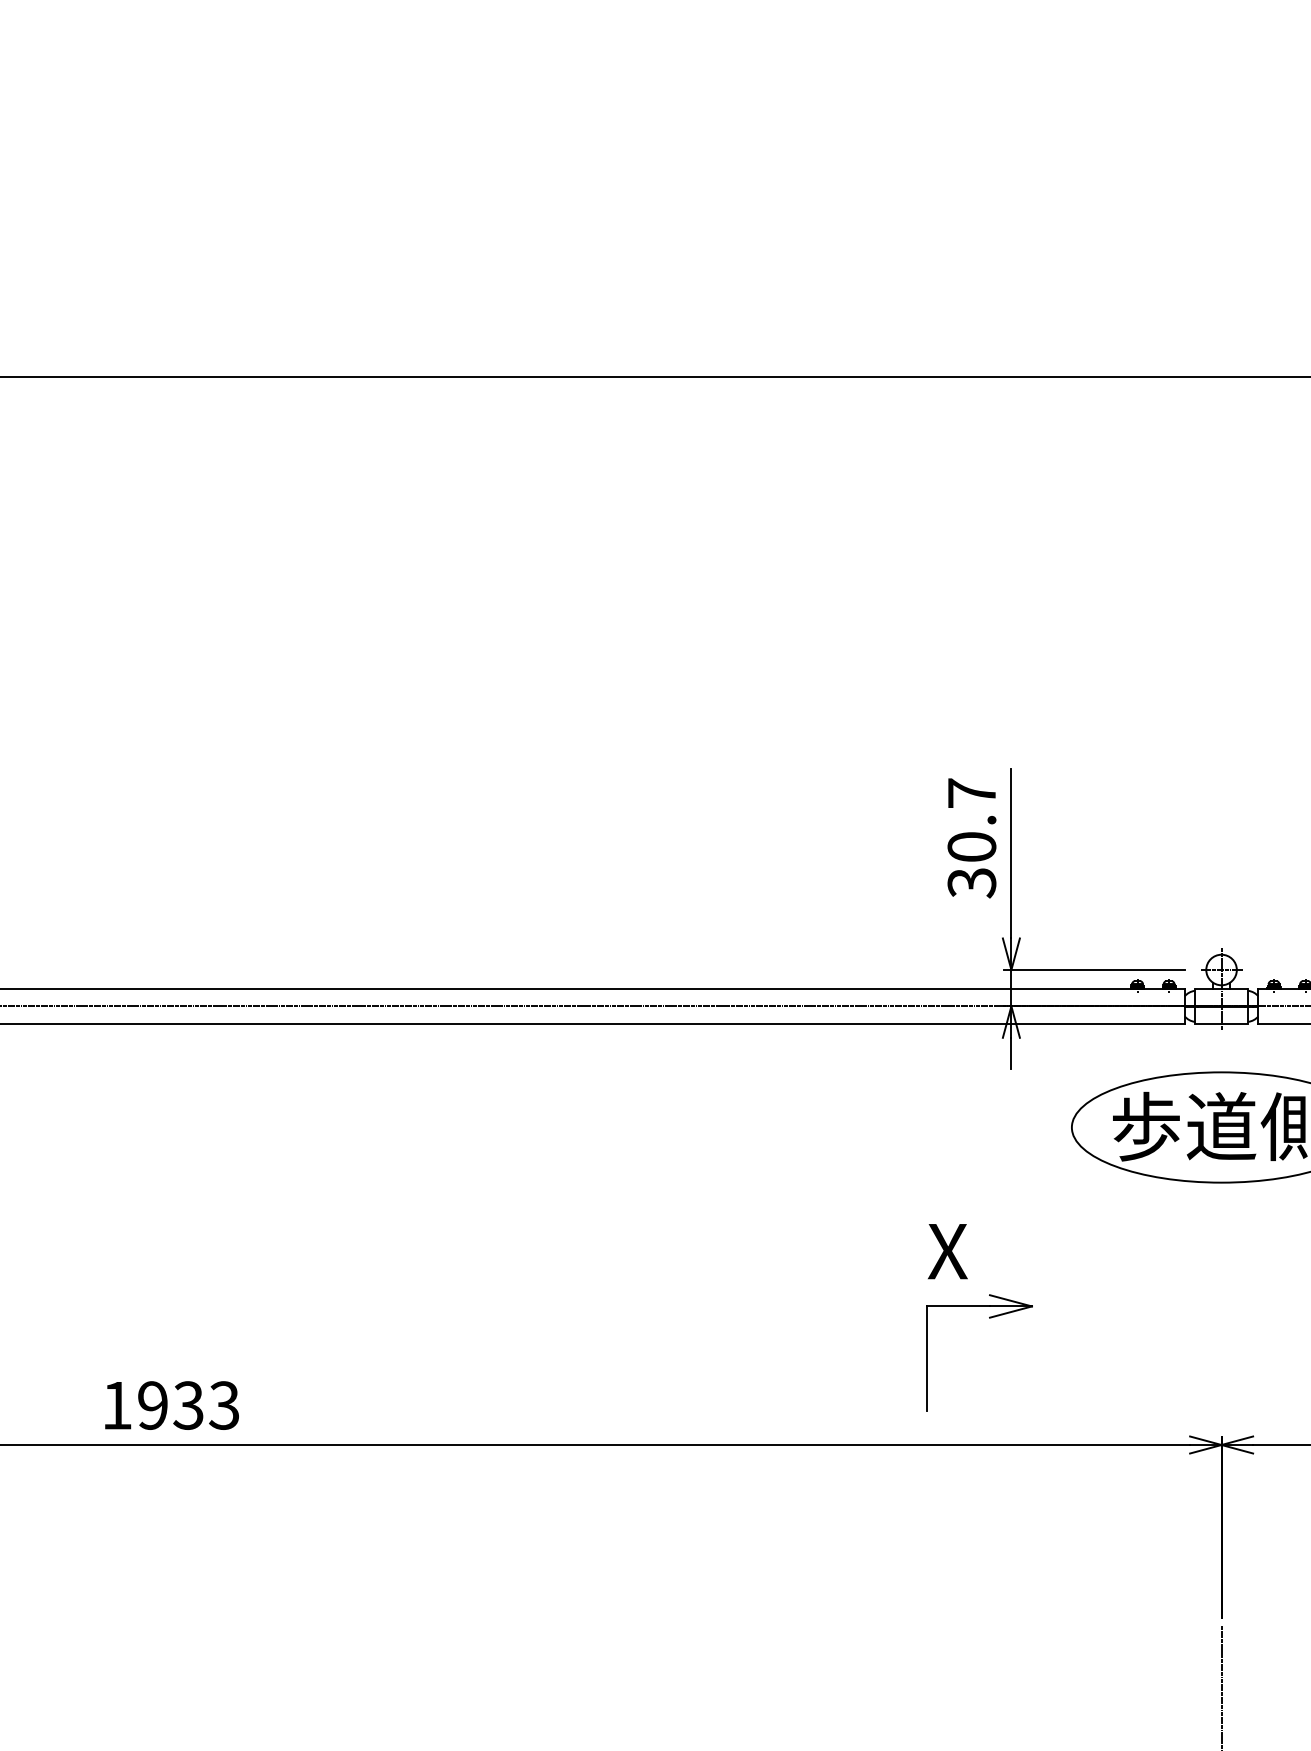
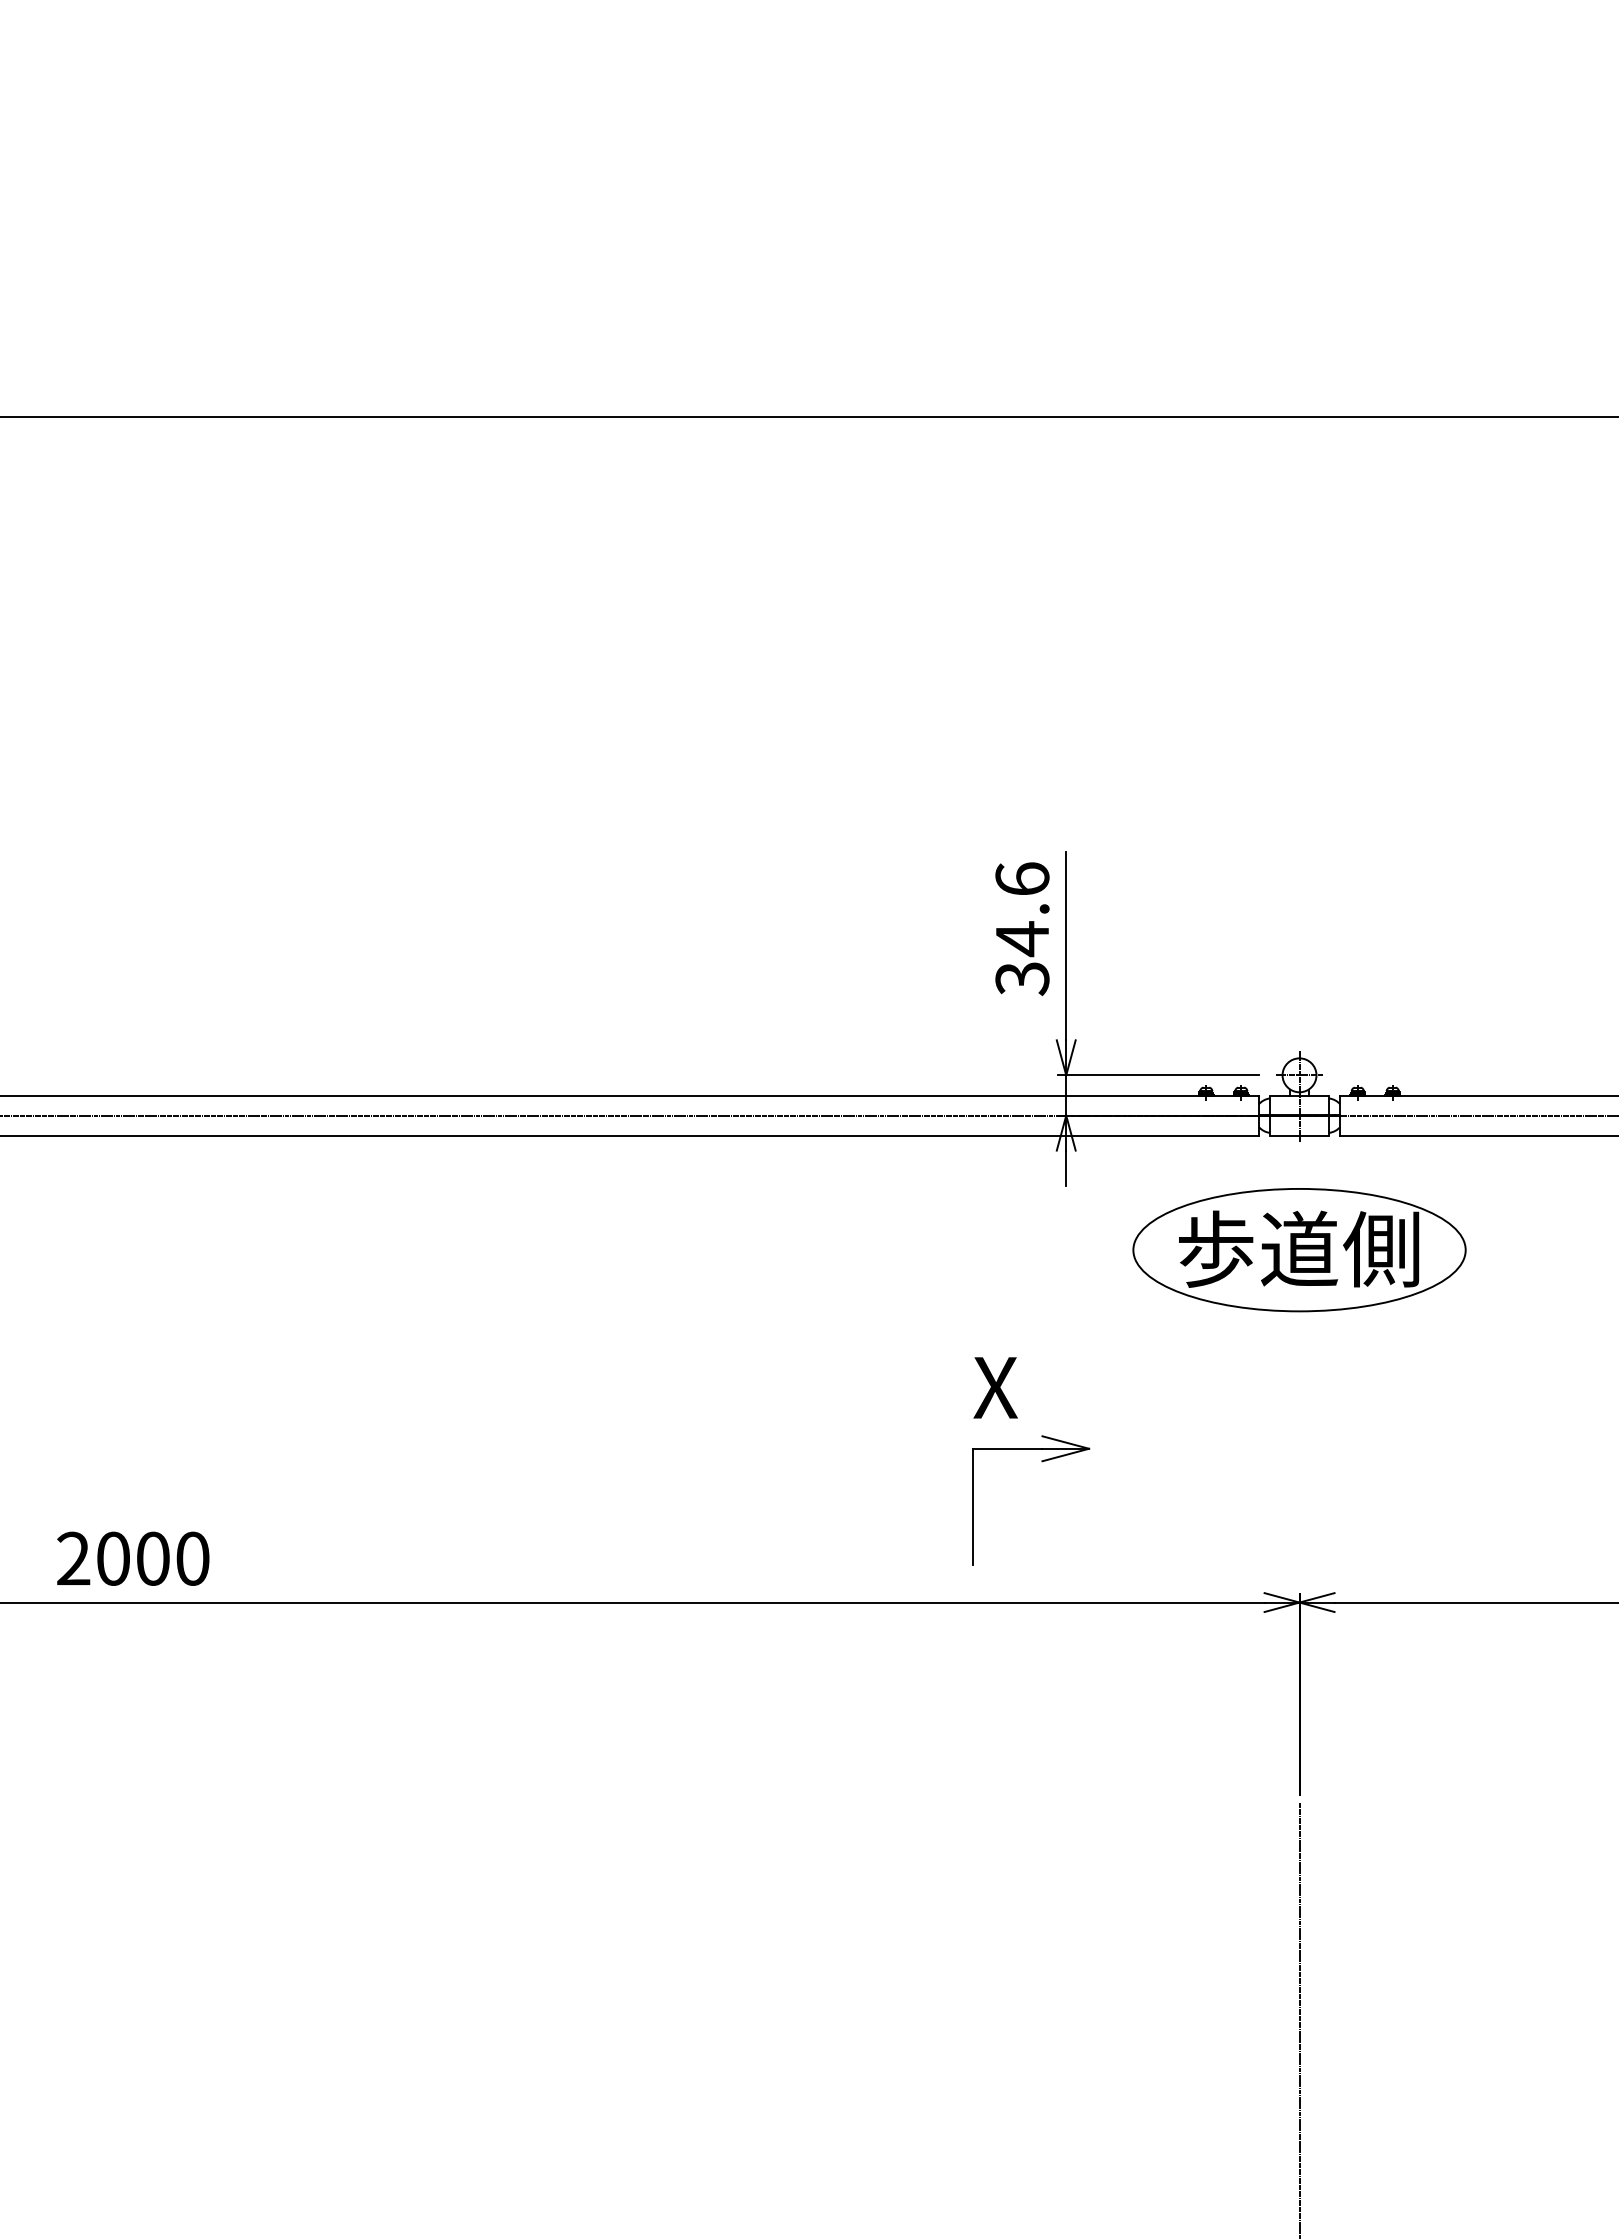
text: (971, 820) -> (1022, 909), 30.7 -> 34.6
text: (171, 1405) -> (133, 1558), 1933 -> 2000

